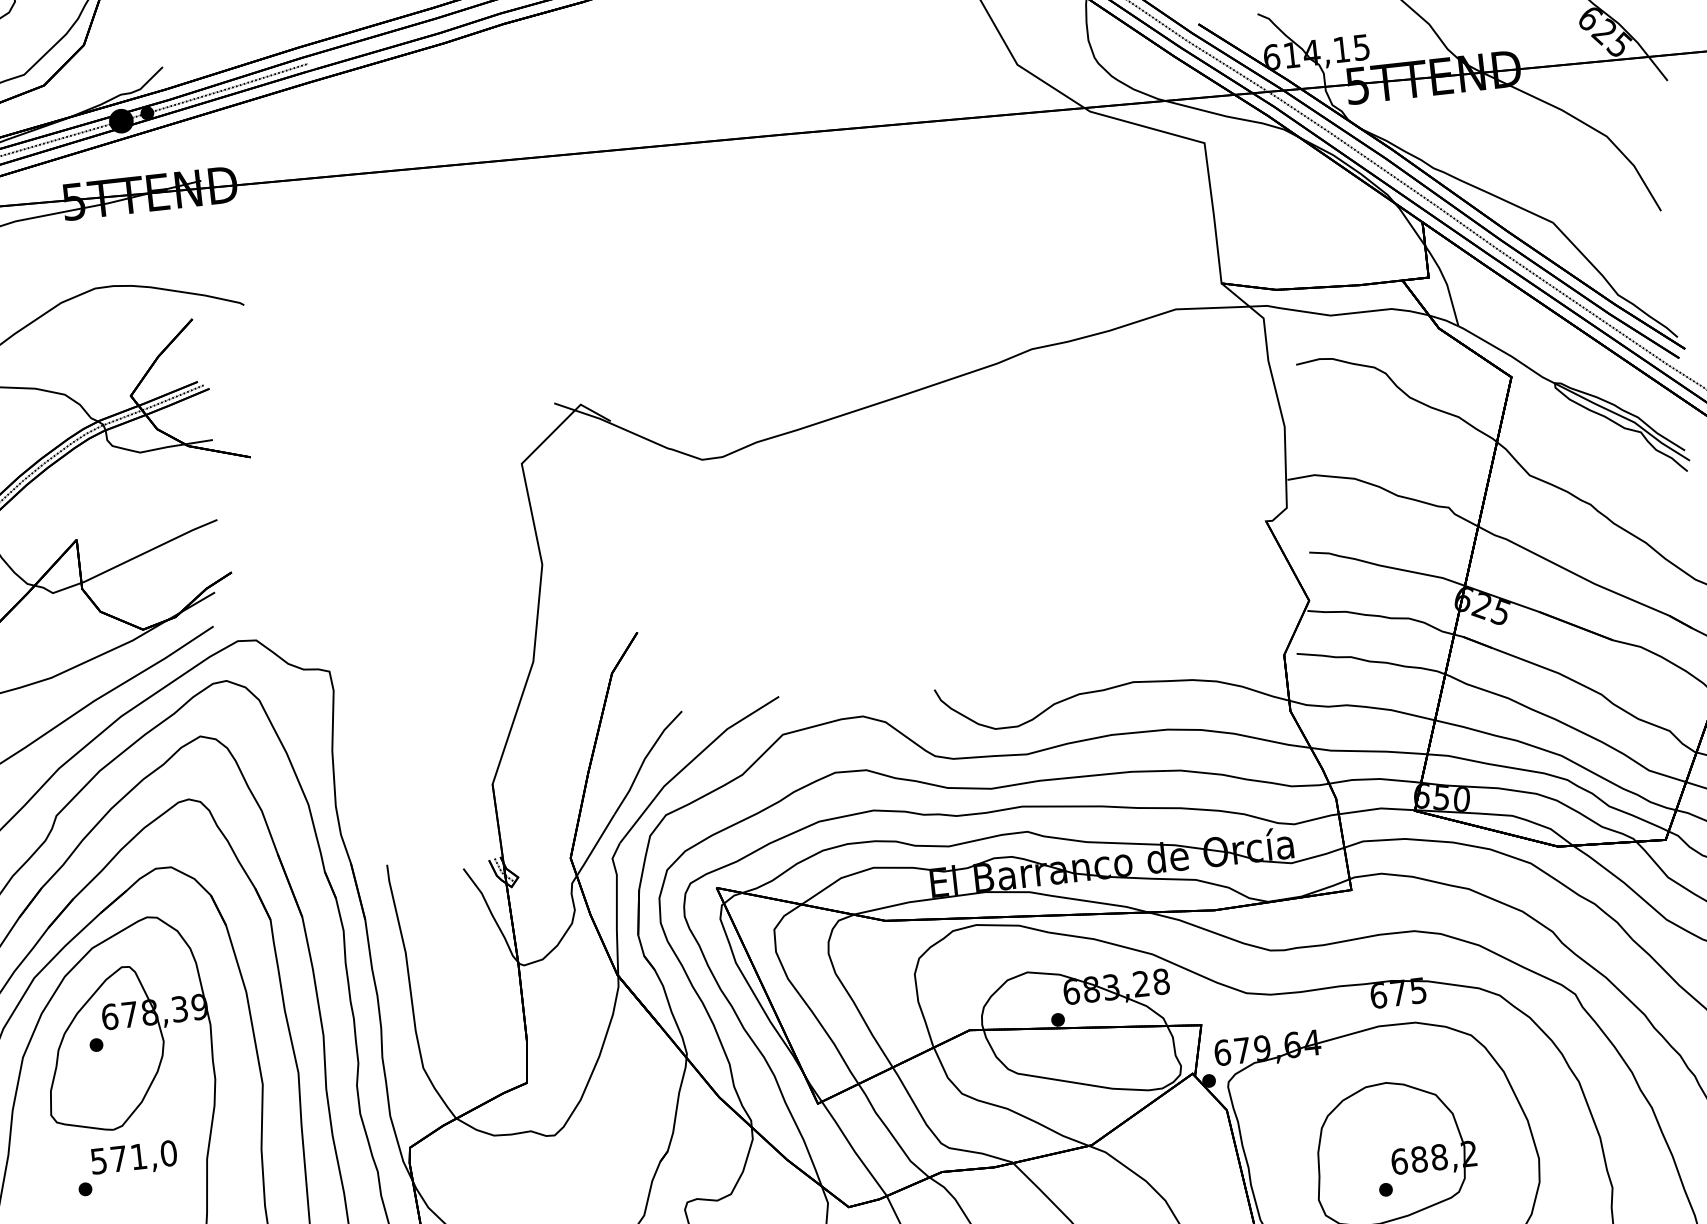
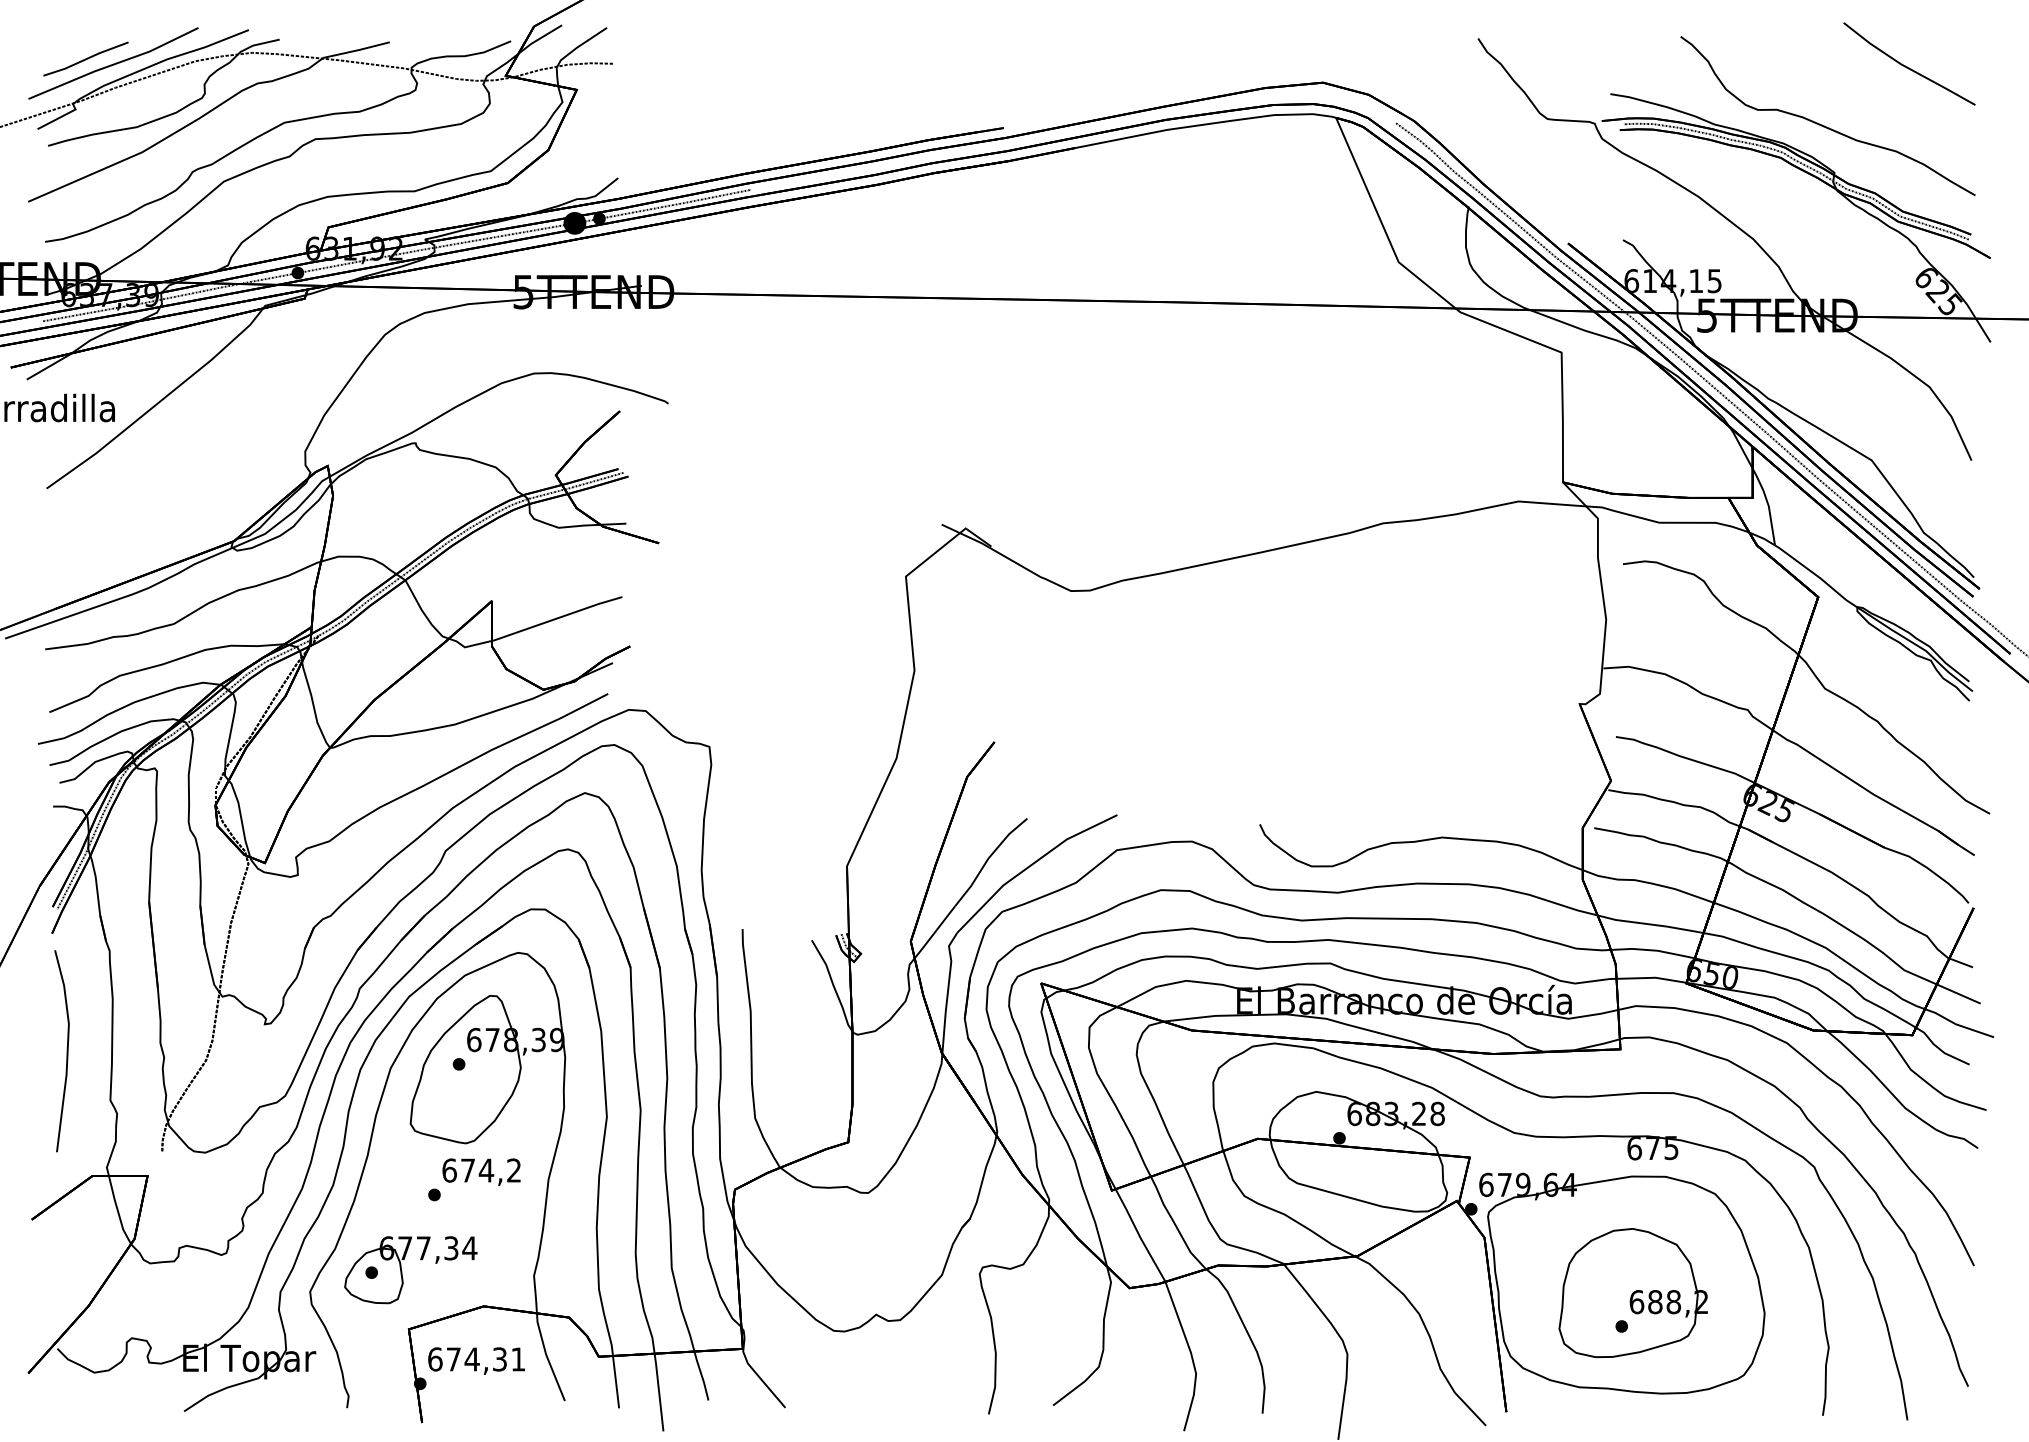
text: (133, 1157) -> (481, 1170), 571,0 -> 674,2

